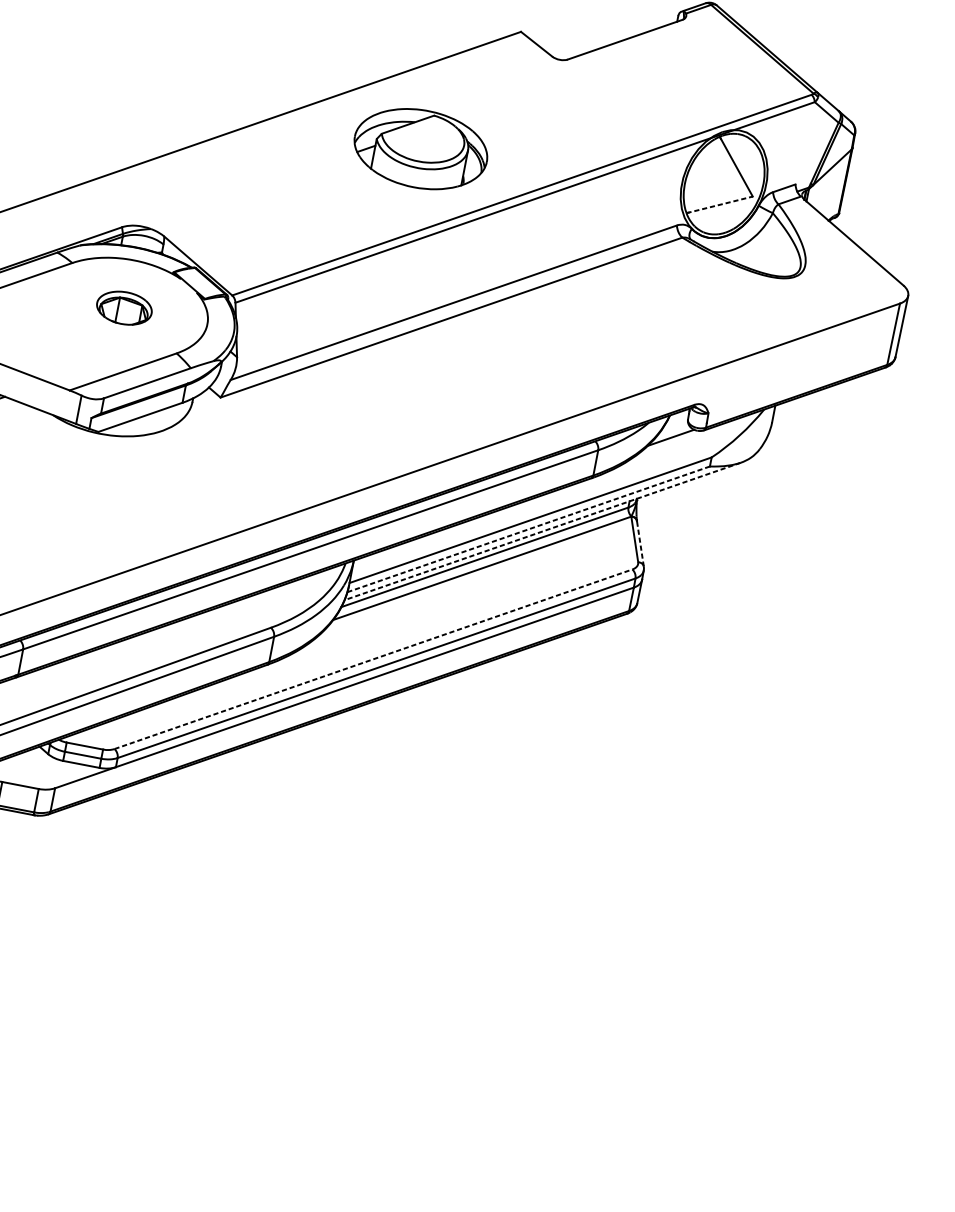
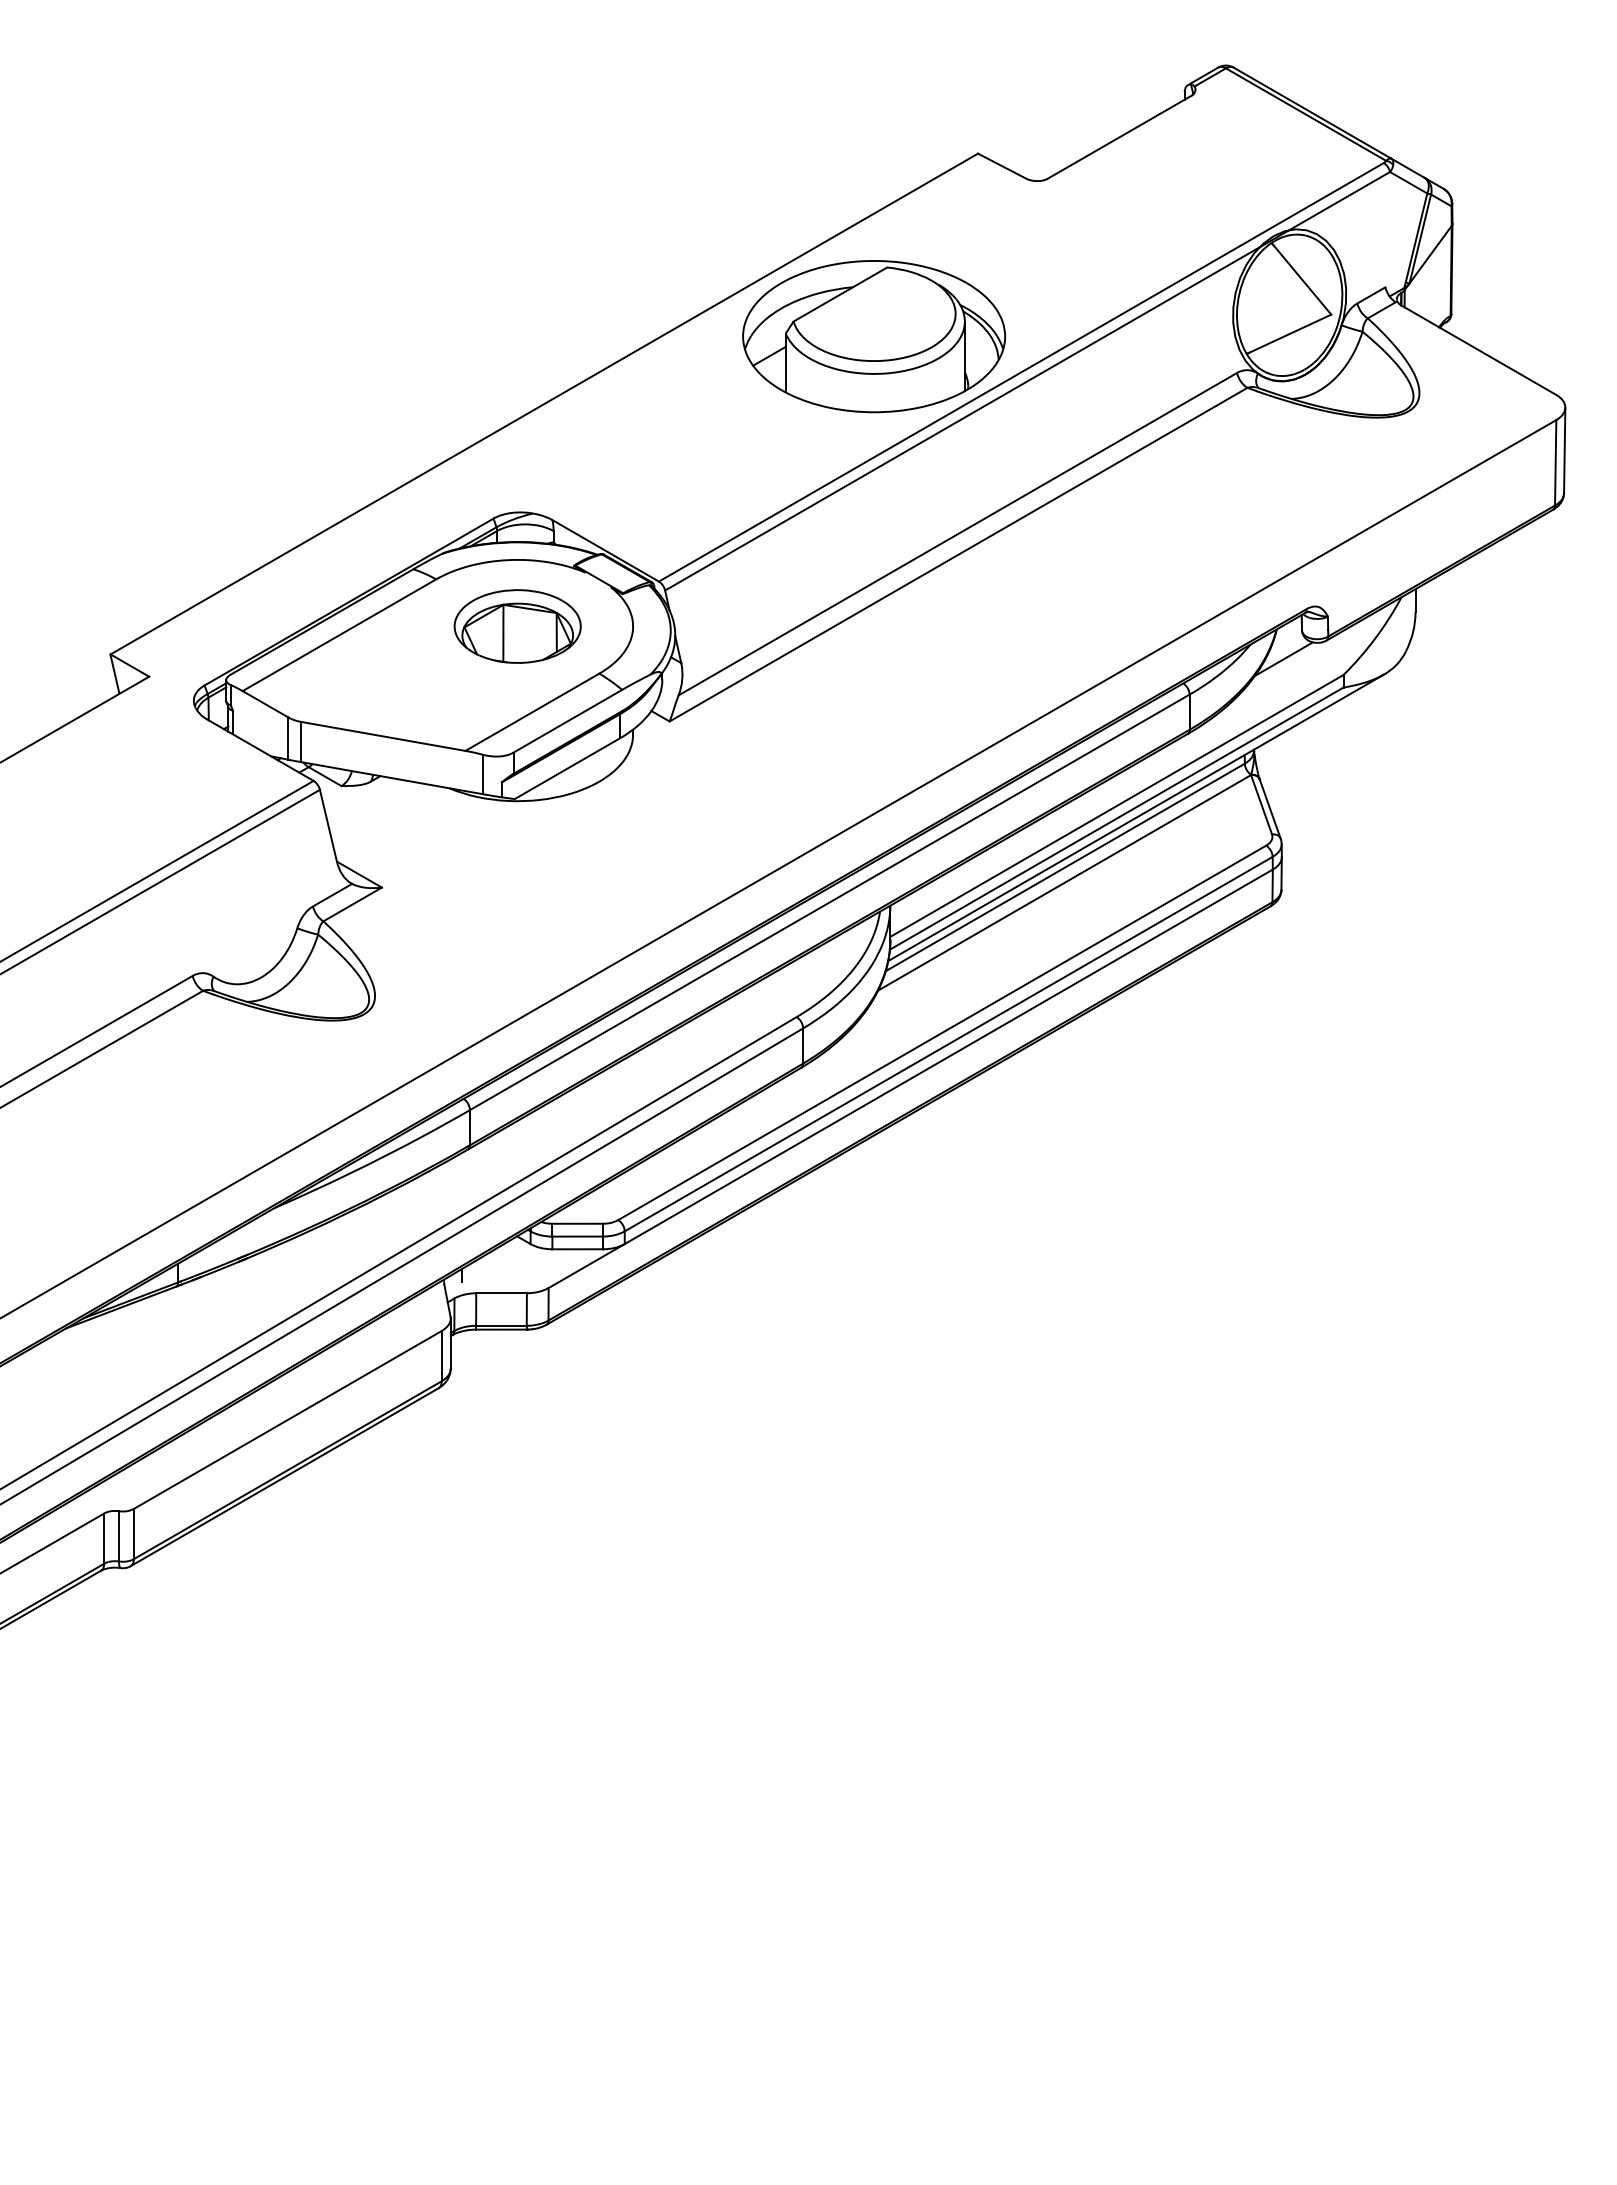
part: (420, 148) -> (873, 336), size x1.43
line: (719, 204) -> (1288, 334), dashed -> solid
part: (124, 308) -> (517, 626), size x1.67
line: (528, 529) -> (1116, 818), dashed -> solid
line: (542, 531) -> (1135, 818), dashed -> solid
line: (640, 543) -> (1270, 808), dashed -> solid
line: (373, 659) -> (942, 1032), dashed -> solid

